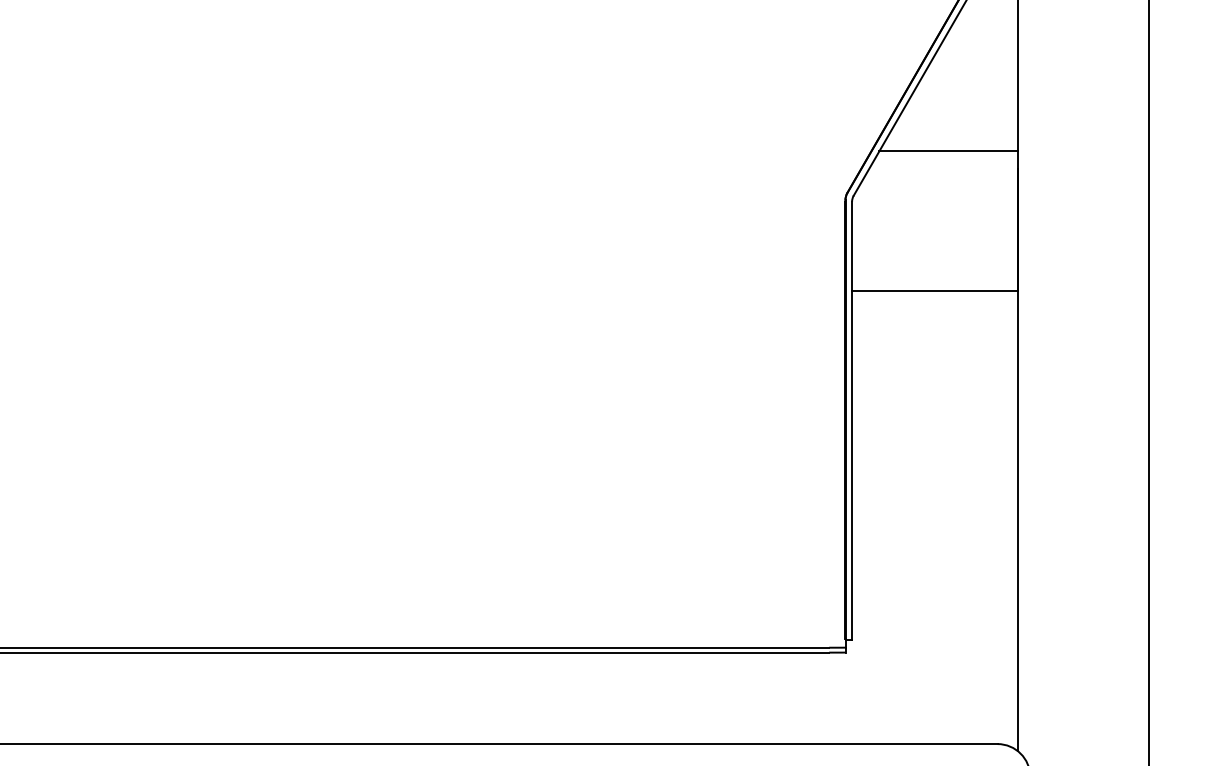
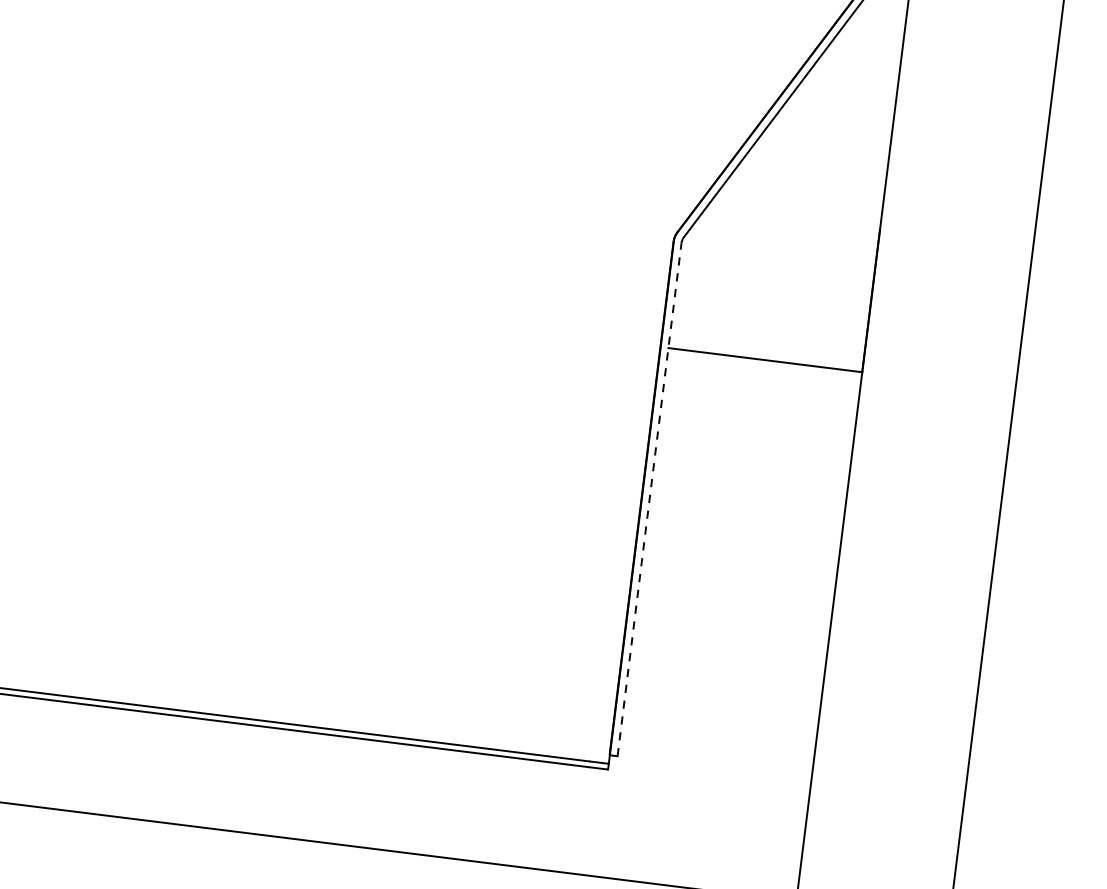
line: (948, 151) -> (801, 199), removed
line: (852, 420) -> (650, 499), solid -> dashed

